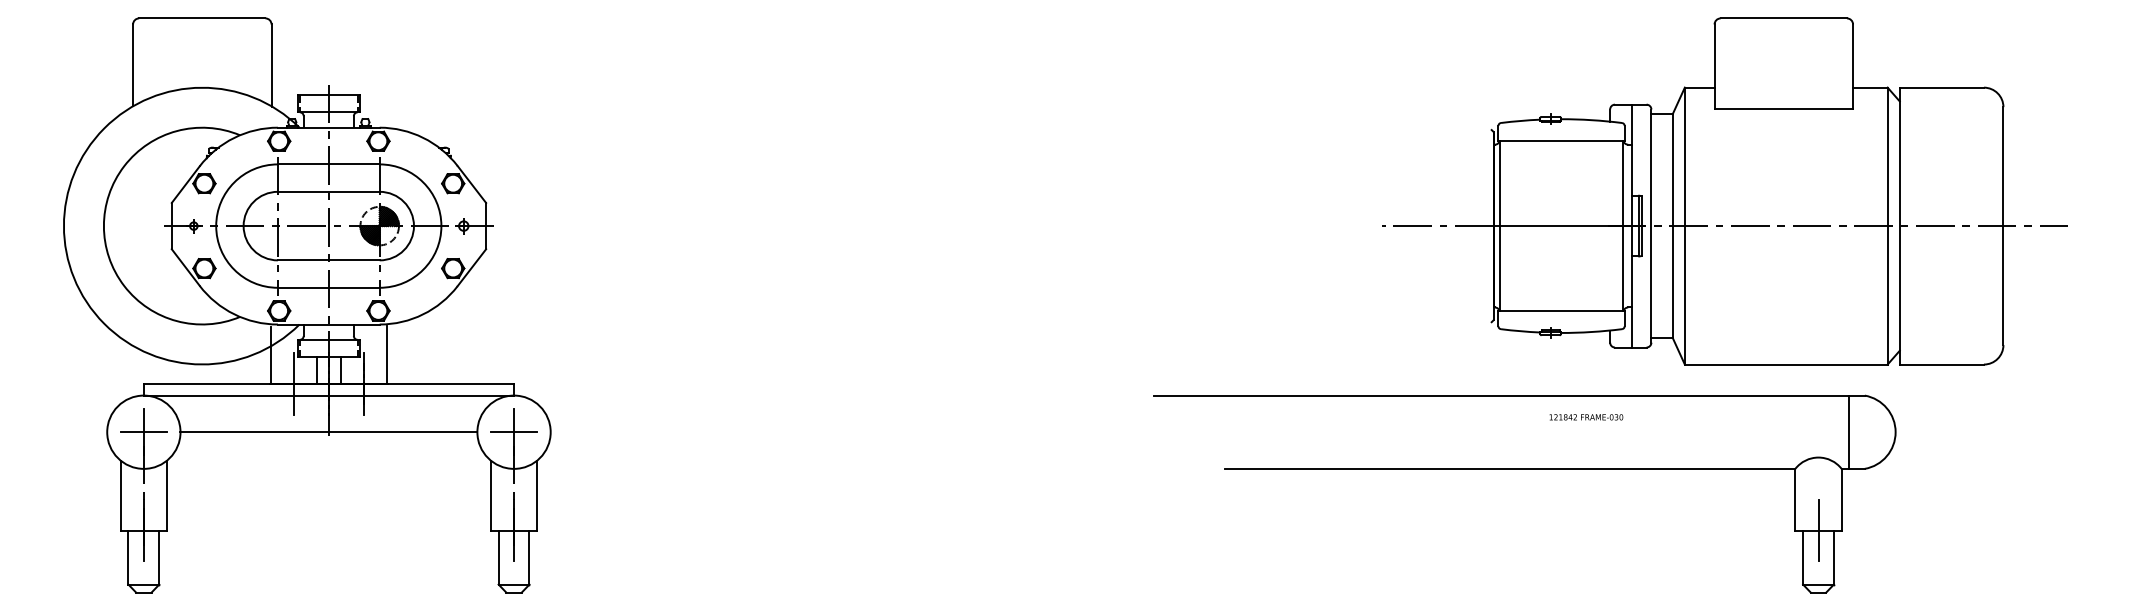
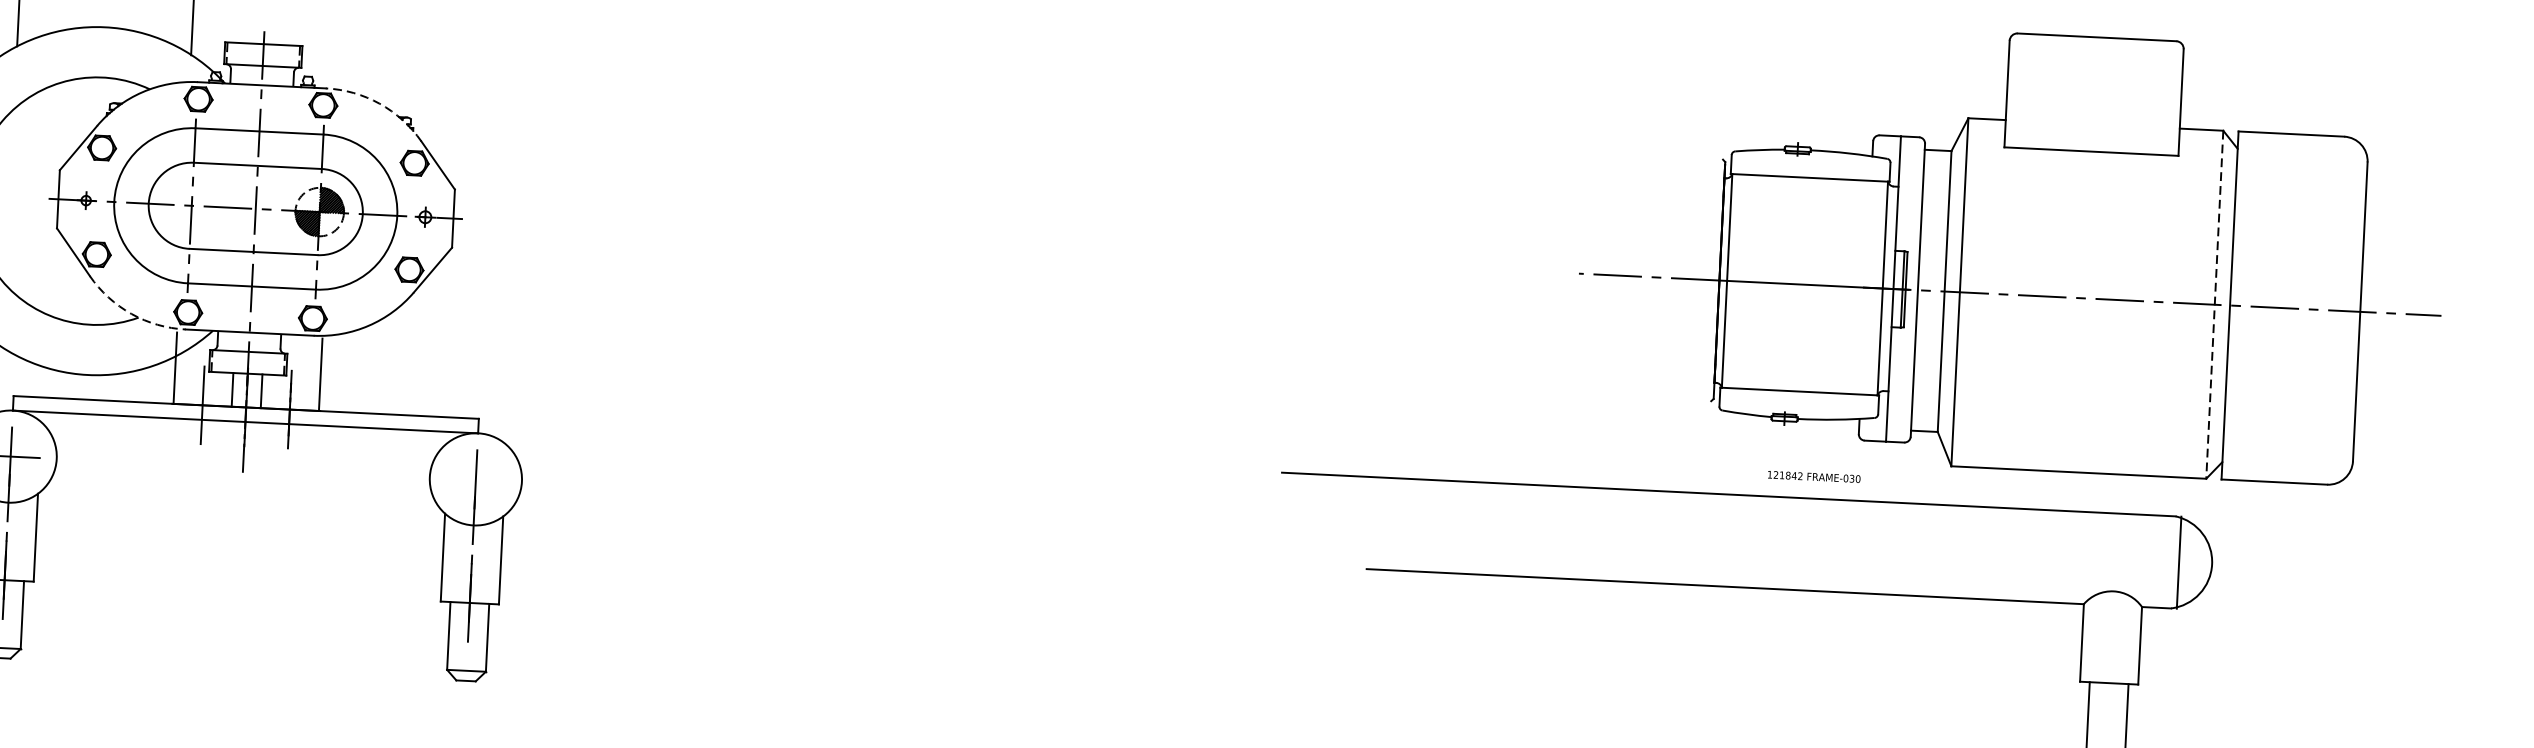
arc: (423, 137) -> (380, 103), solid -> dashed
line: (1887, 226) -> (2214, 305), solid -> dashed
arc: (234, 314) -> (131, 314), solid -> dashed
text: (1586, 417) -> (1814, 477), moved
line: (1849, 431) -> (2179, 561), moved
line: (328, 432) -> (242, 468), removed
line: (513, 432) -> (475, 479), removed
line: (1818, 530) -> (2109, 683), removed

